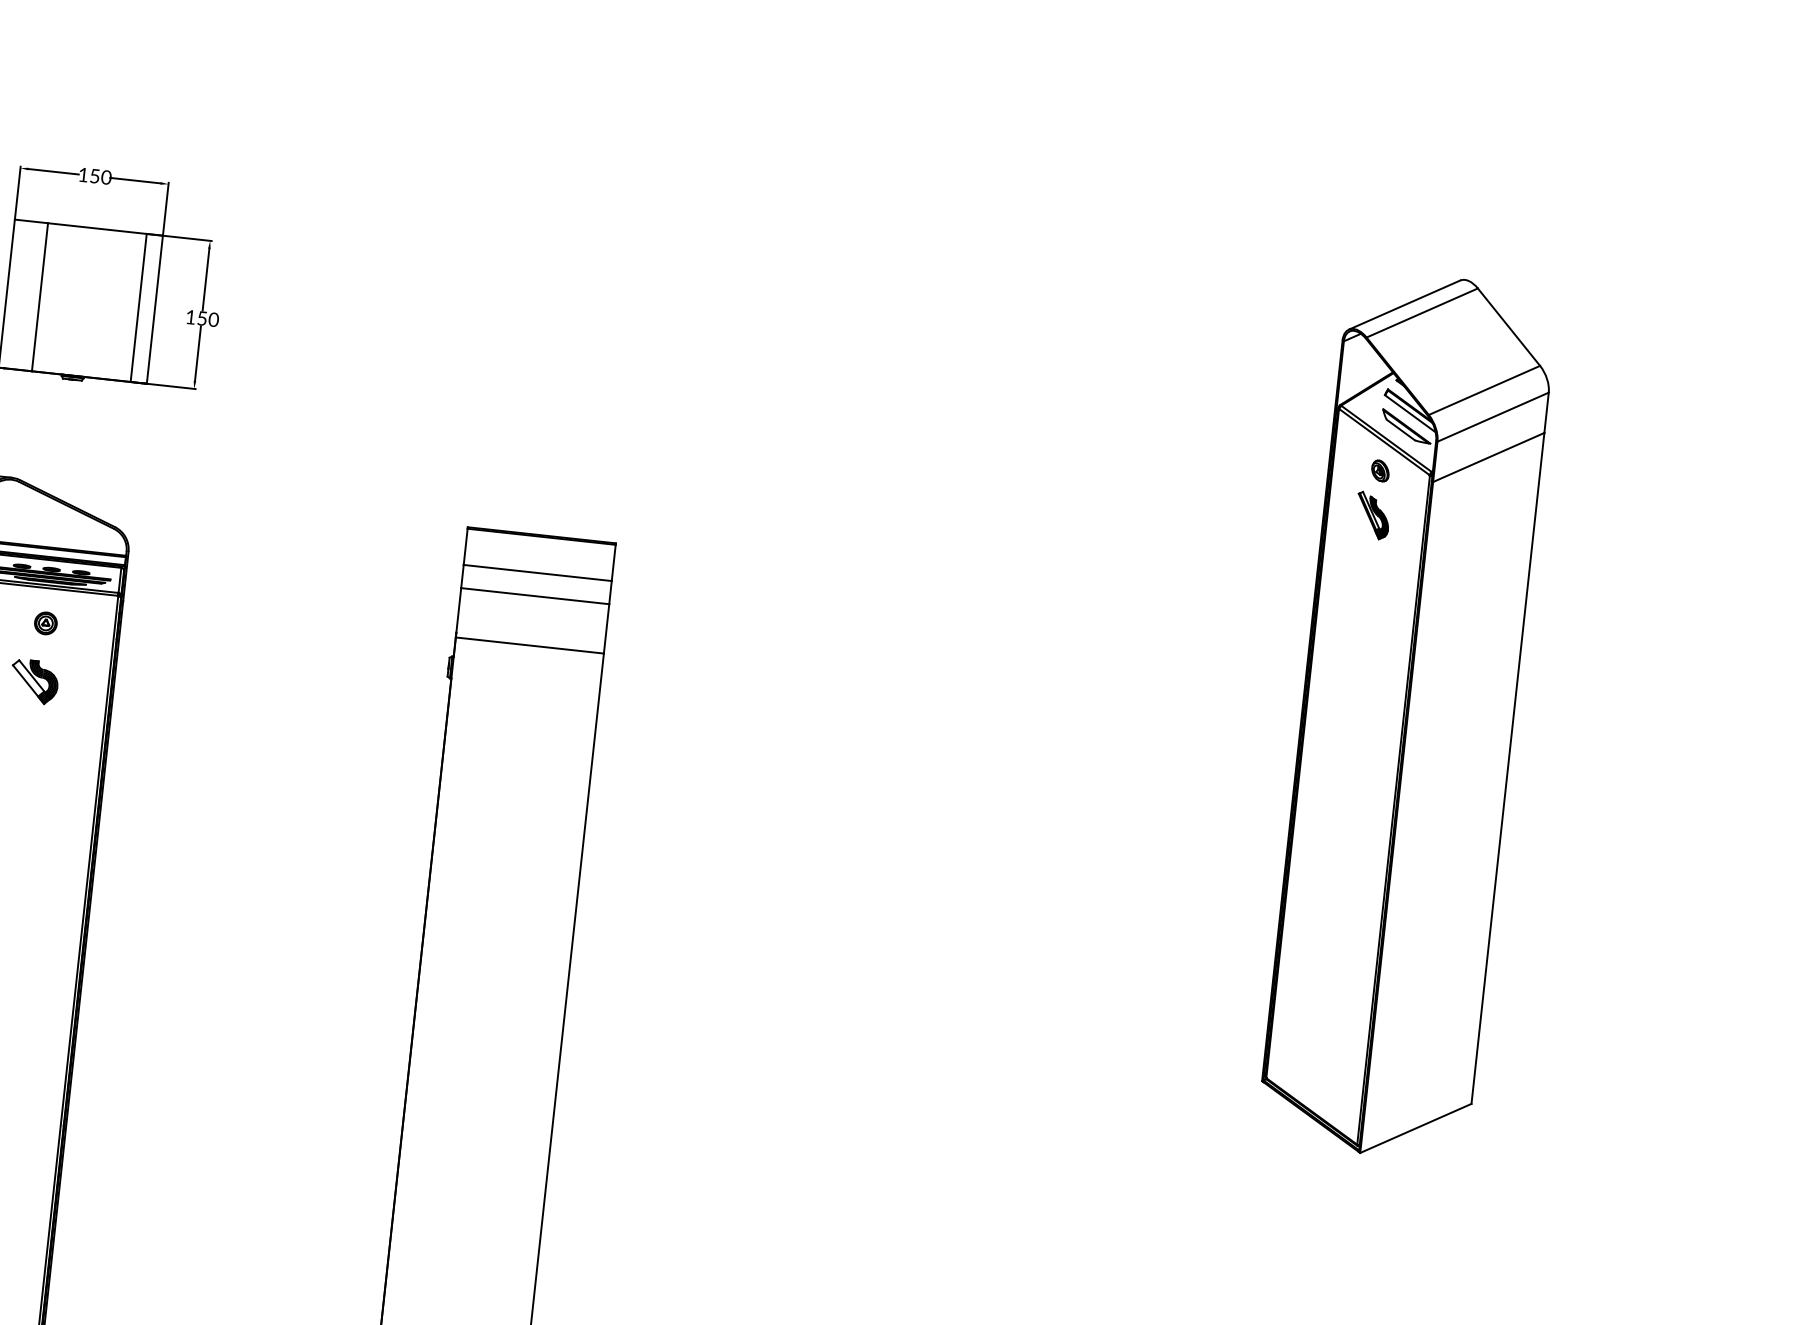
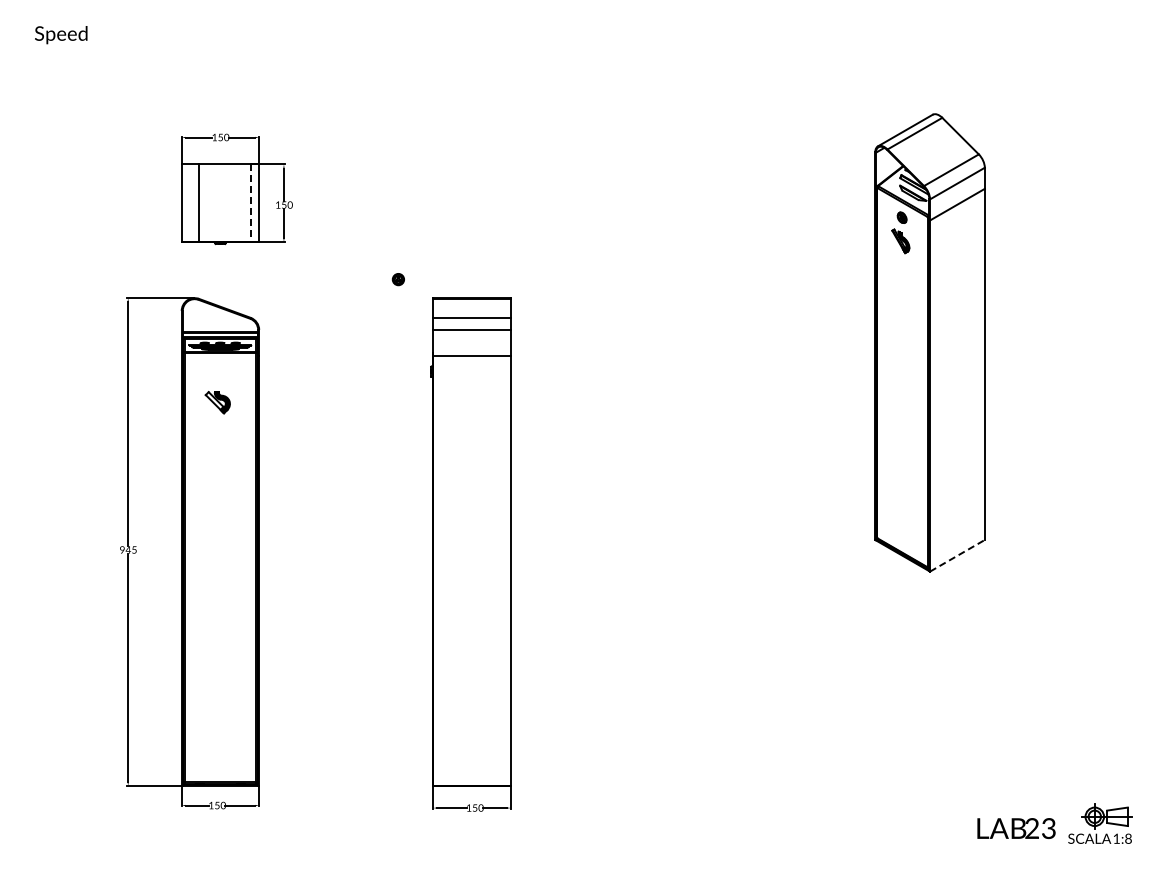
line: (138, 308) -> (250, 203), solid -> dashed
part: (44, 623) -> (397, 279), moved
line: (1416, 1127) -> (957, 555), solid -> dashed

